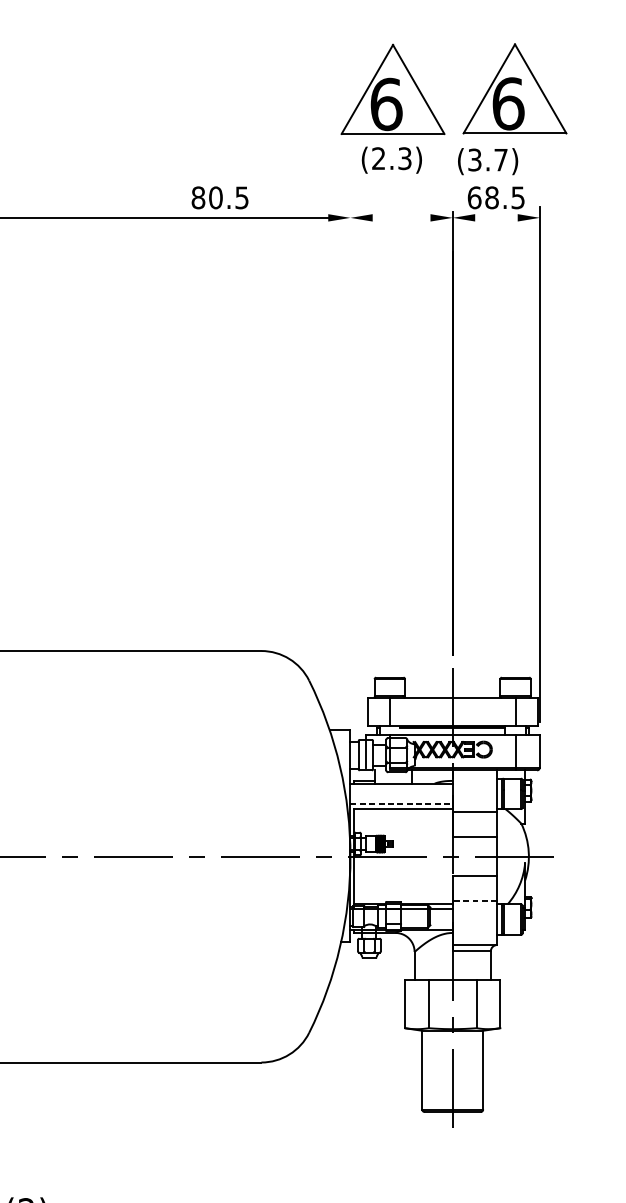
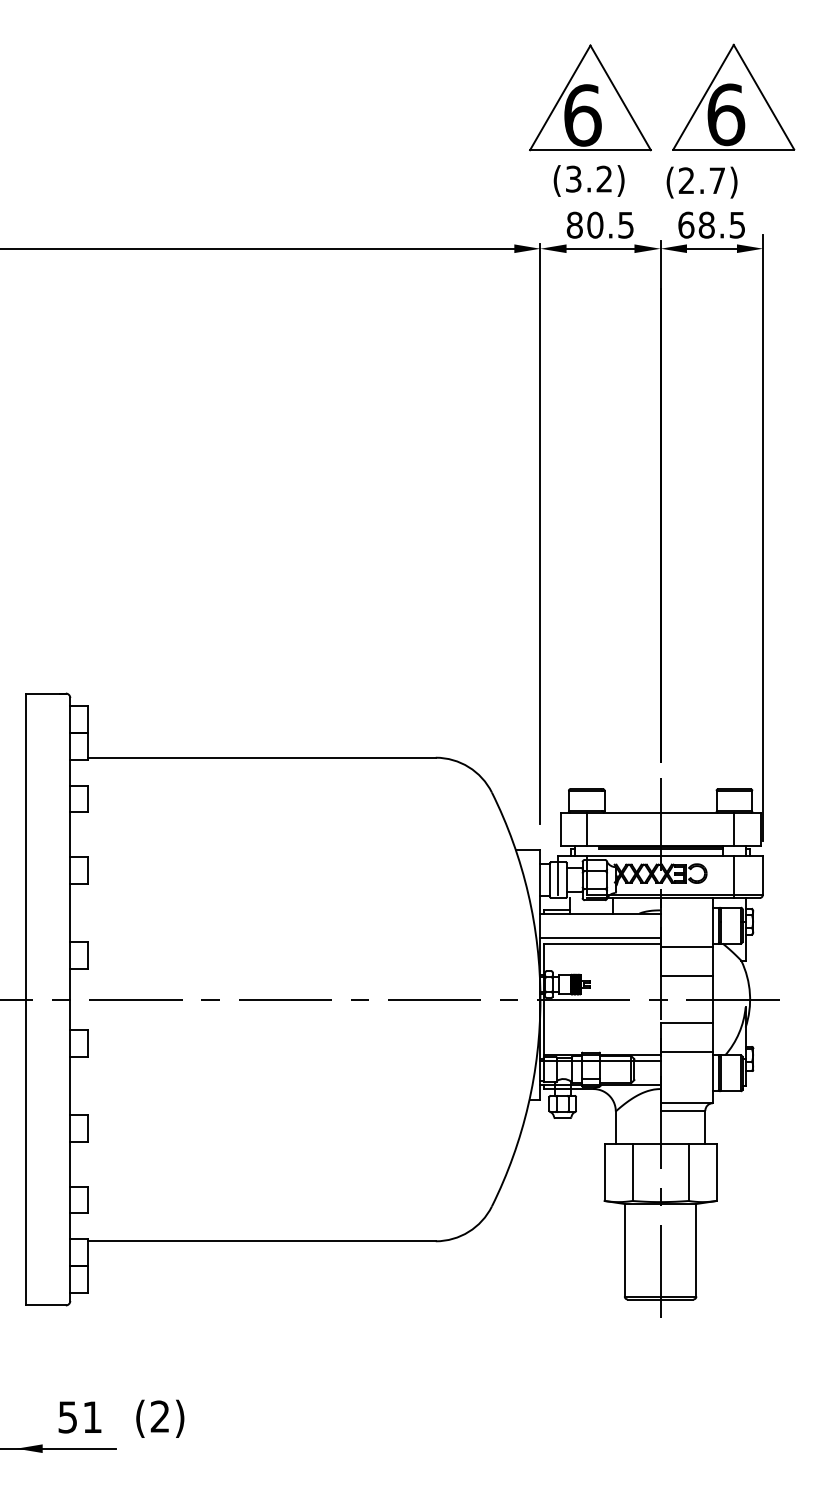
text: (392, 158) -> (589, 179), (2.3) -> (3.2)
text: (474, 159) -> (686, 180), (3.7) -> (2.7)
text: (219, 197) -> (599, 224), moved
line: (401, 217) -> (600, 248), added
line: (496, 217) -> (711, 248), added
line: (350, 460) -> (540, 533), added
line: (402, 803) -> (601, 937), dashed -> solid
line: (474, 901) -> (686, 1051), dashed -> solid

